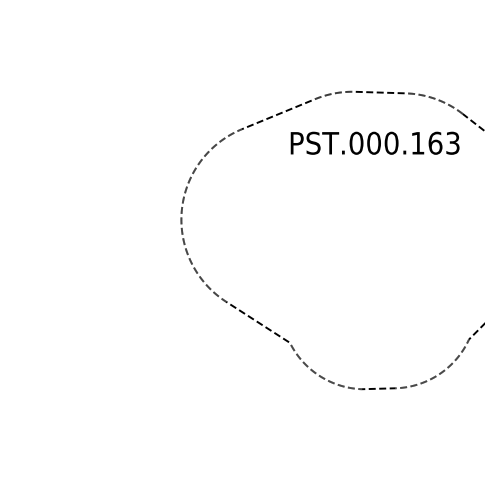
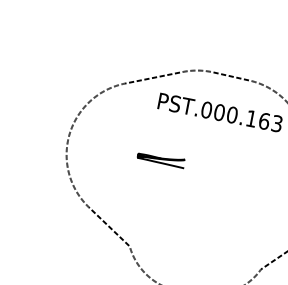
part: (308, 219) -> (160, 158), added

